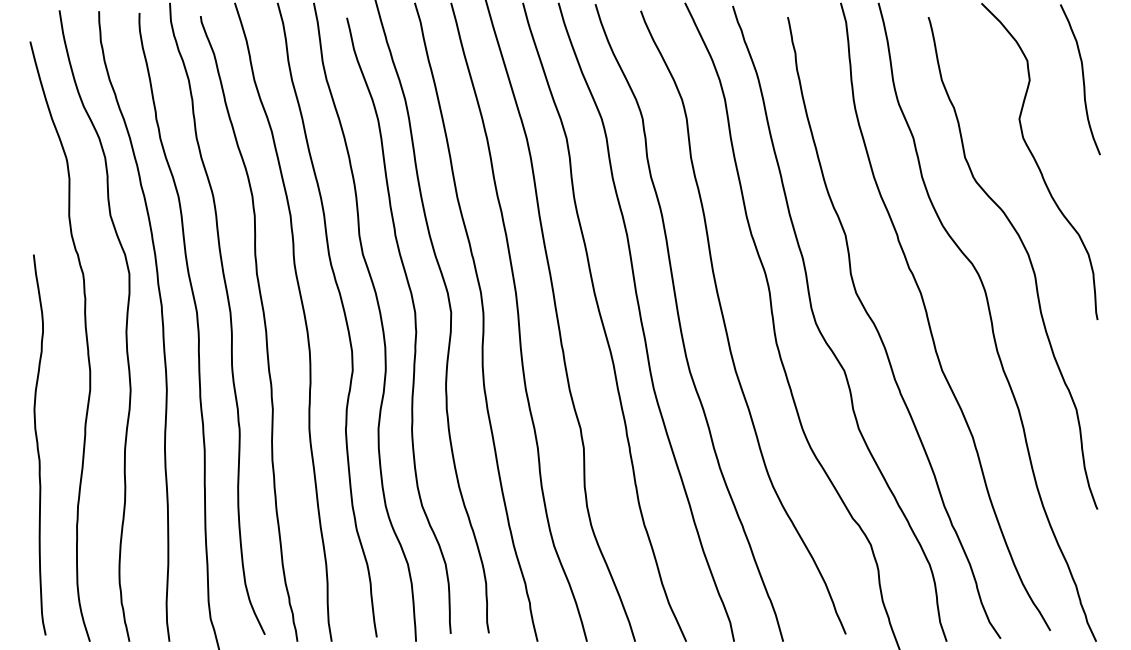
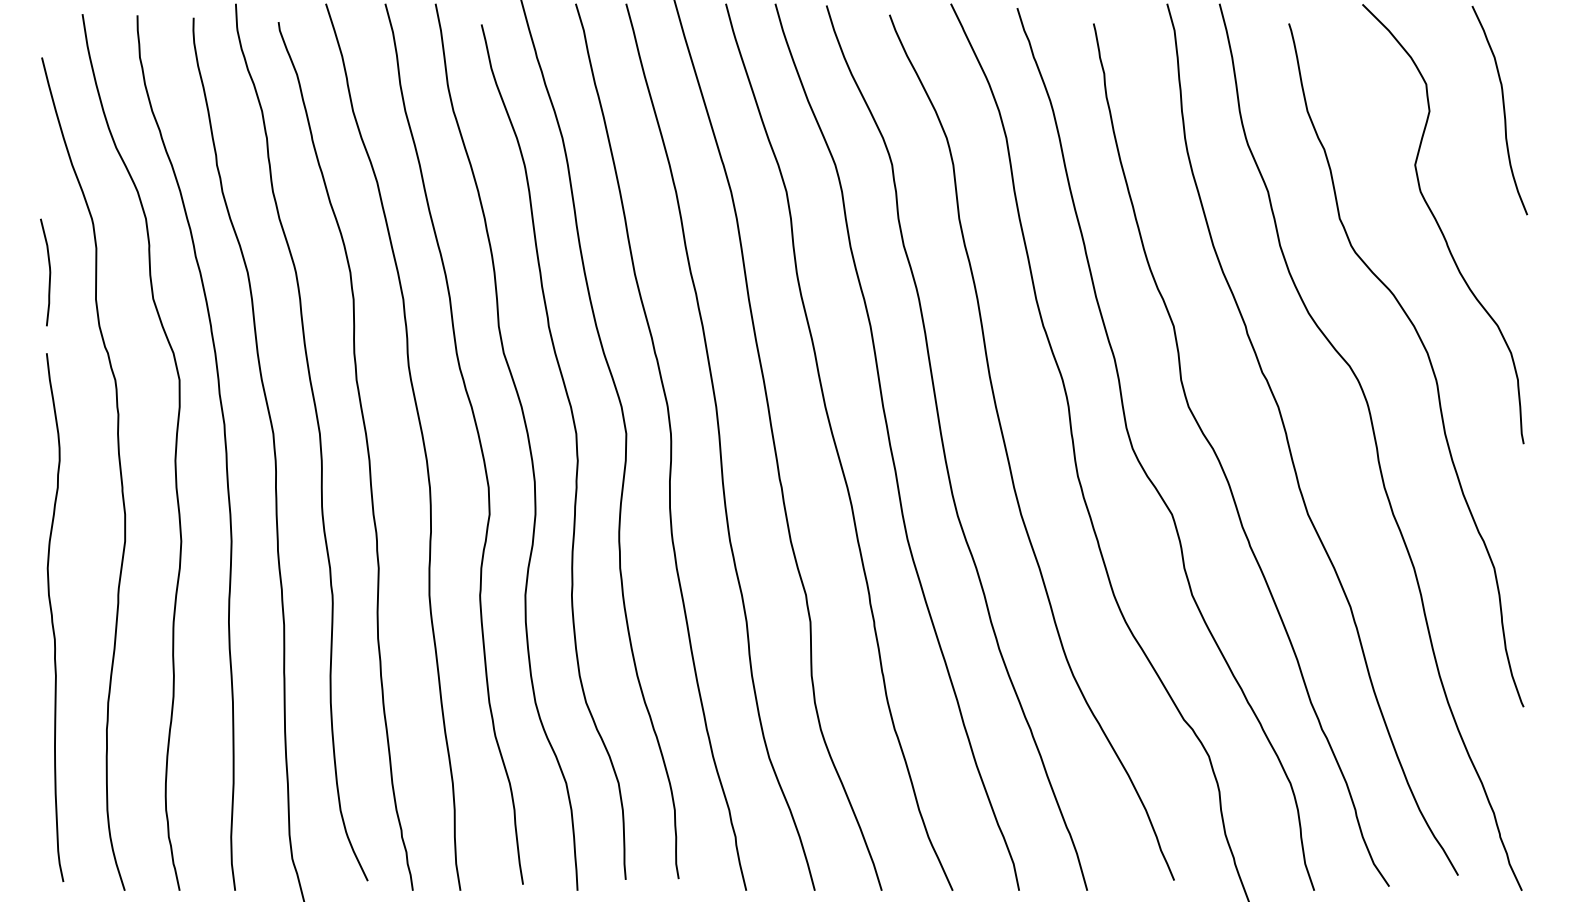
curve: (35, 196) -> (49, 272), added

